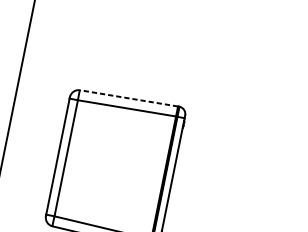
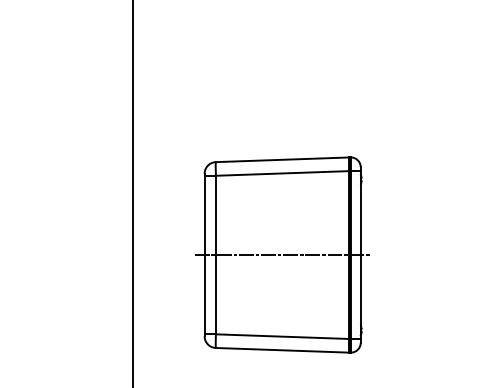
line: (129, 98) -> (282, 159), dashed -> solid
line: (114, 168) -> (282, 255), added

